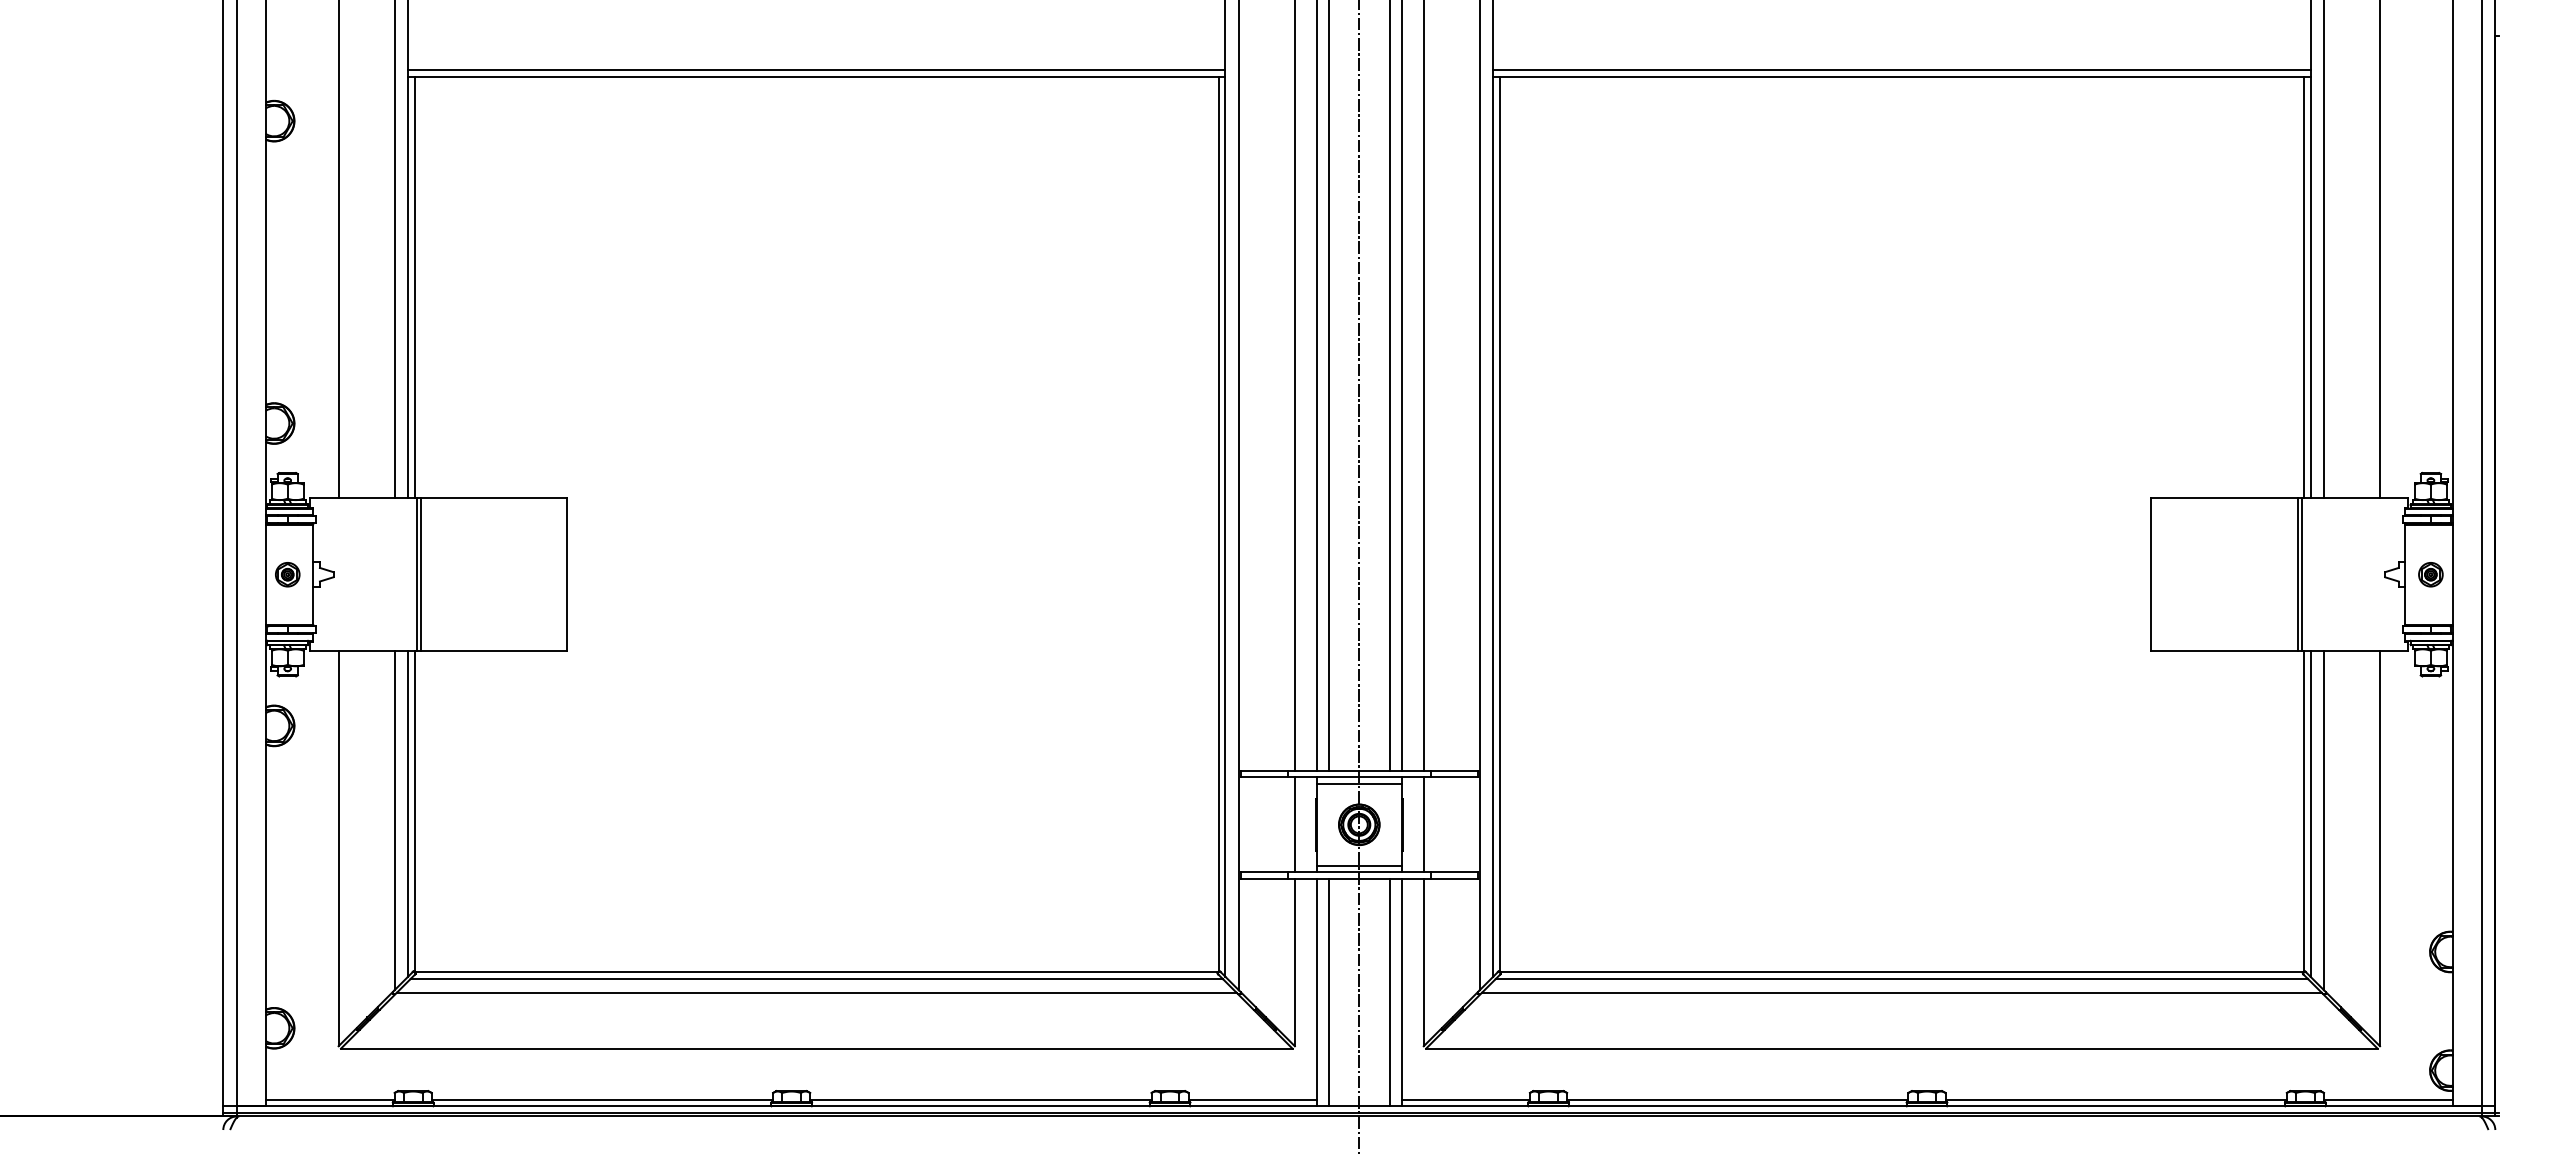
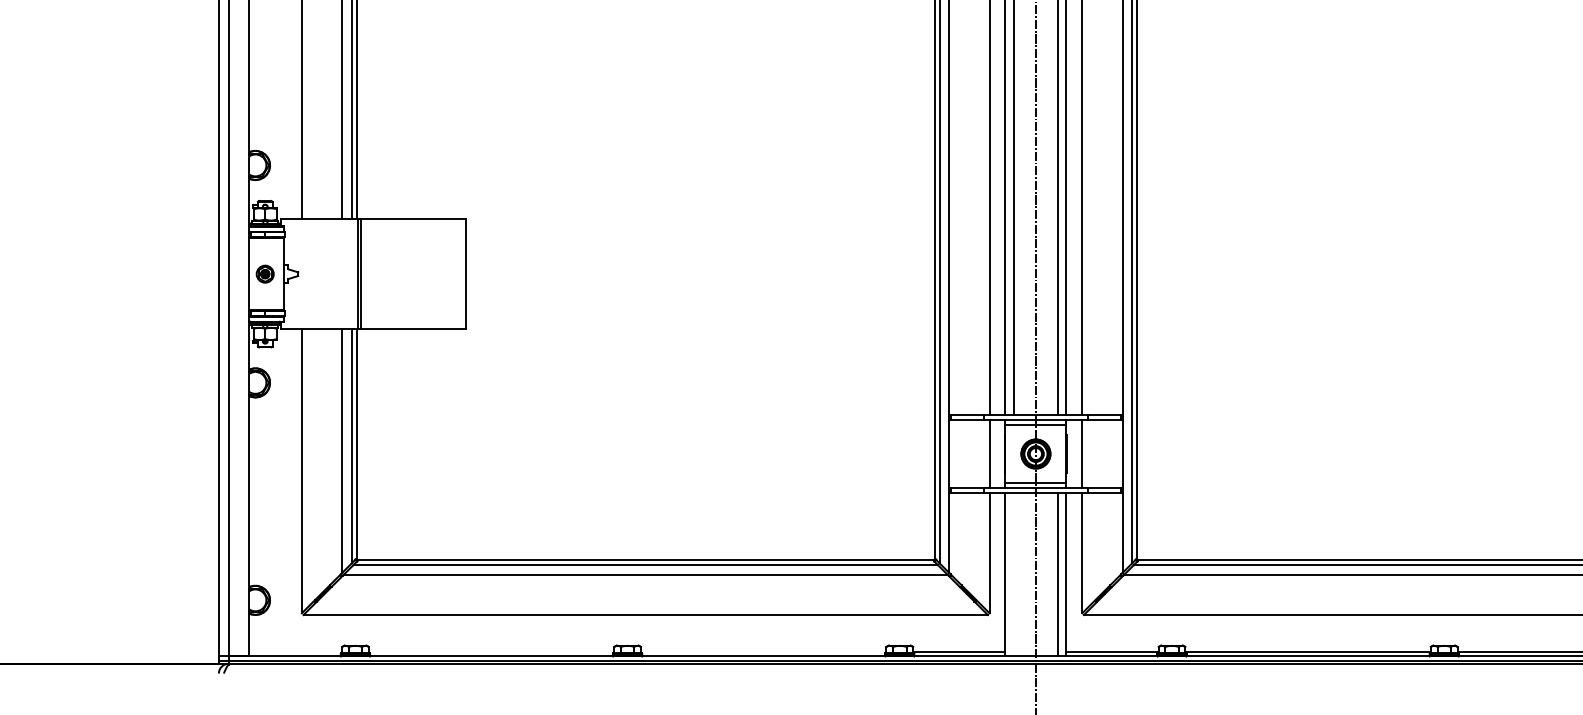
line: (1328, 992) -> (1013, 574), removed
line: (329, 1099) -> (295, 651), removed
line: (602, 1099) -> (491, 651), removed
line: (980, 1099) -> (763, 651), removed

